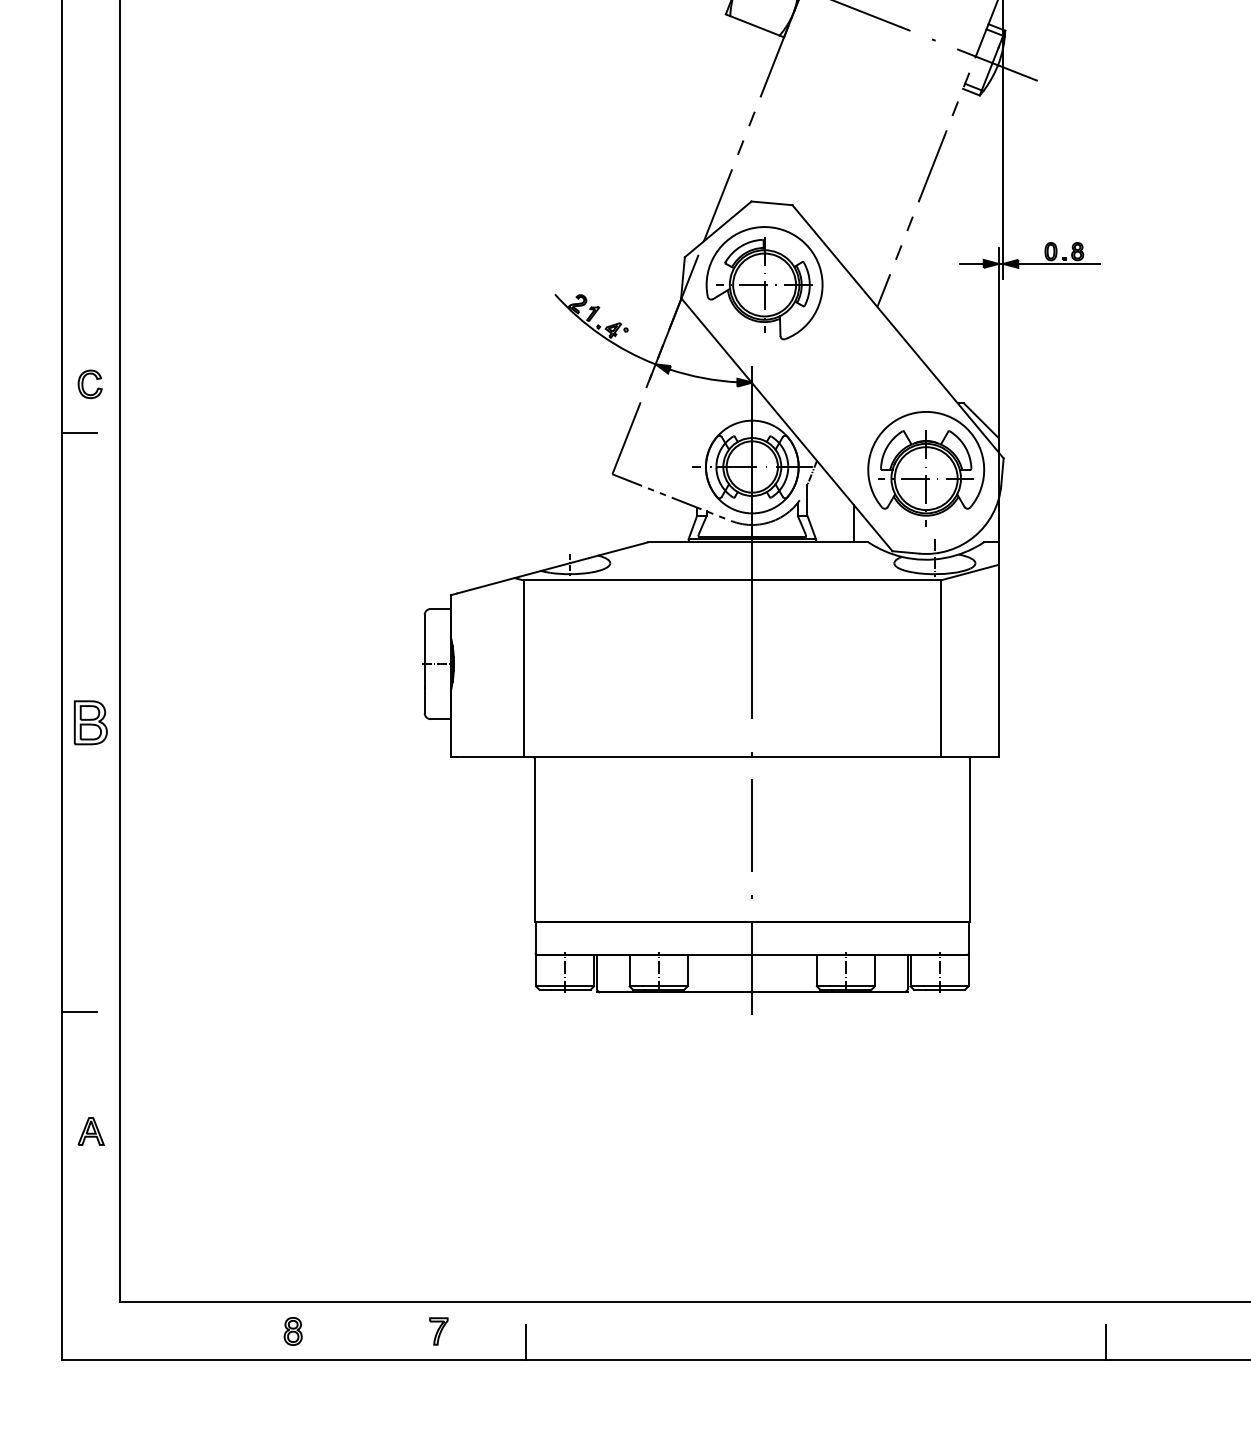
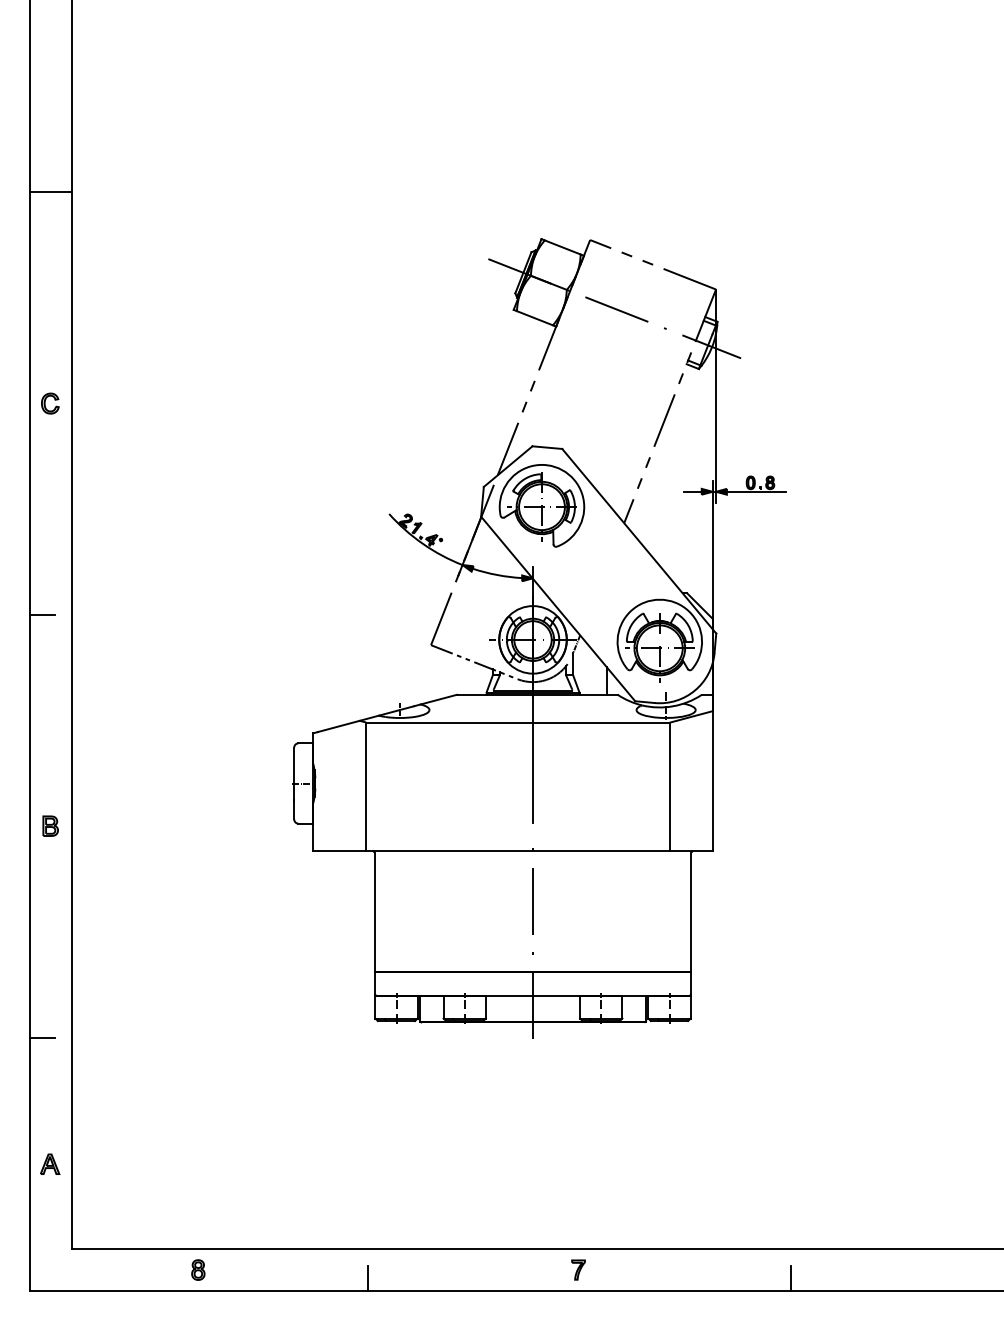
part: (90, 384) -> (50, 403), moved
part: (90, 721) -> (50, 825), size x0.62
part: (91, 1130) -> (50, 1163), moved
part: (438, 1330) -> (578, 1269), moved

